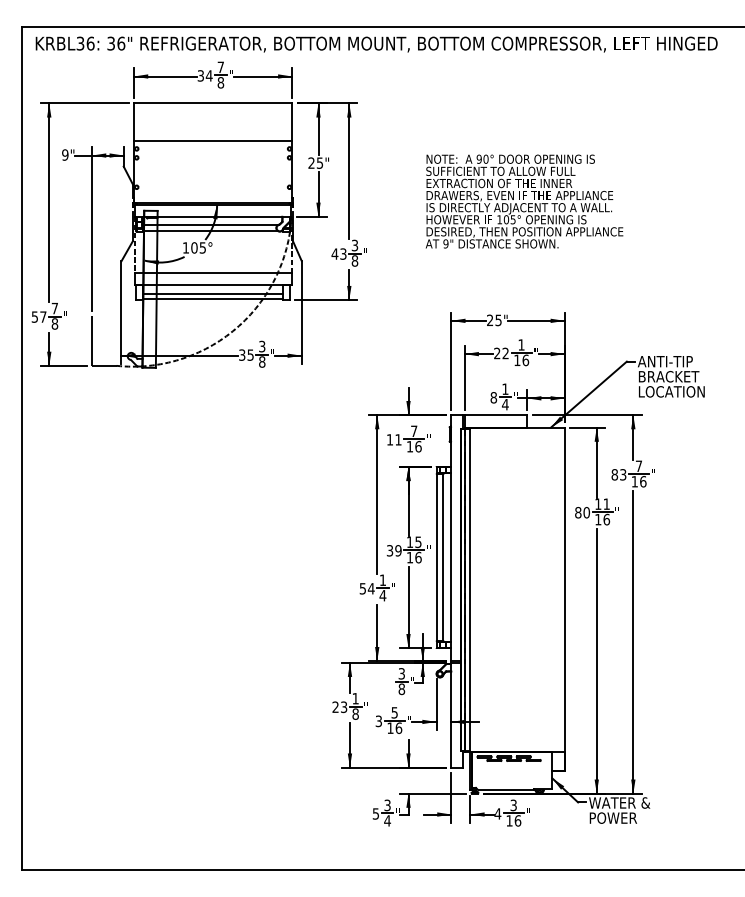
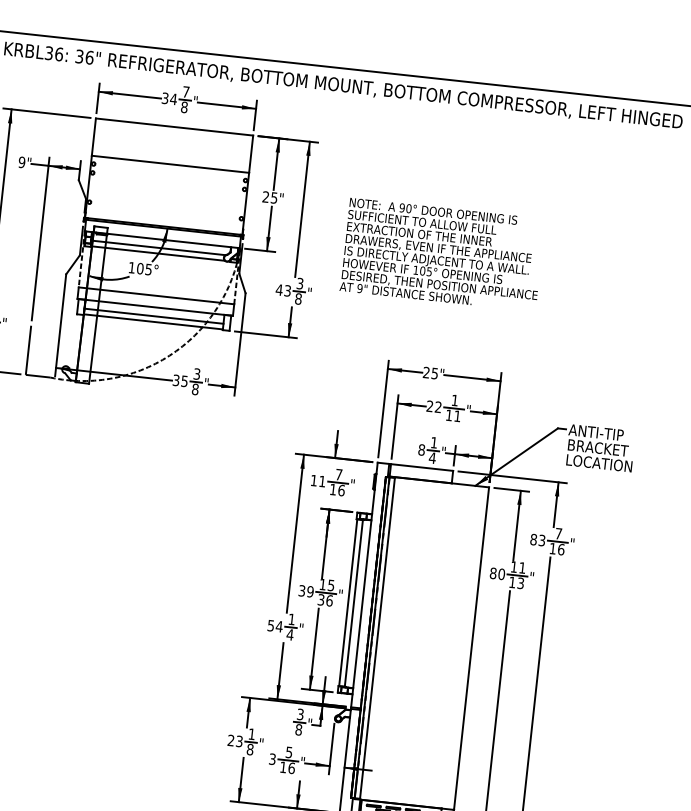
text: (524, 201) -> (442, 254), moved
text: (525, 360) -> (457, 416), 16 -> 11
text: (606, 519) -> (520, 583), 16 -> 13
text: (409, 557) -> (320, 599), 16 -> 36

